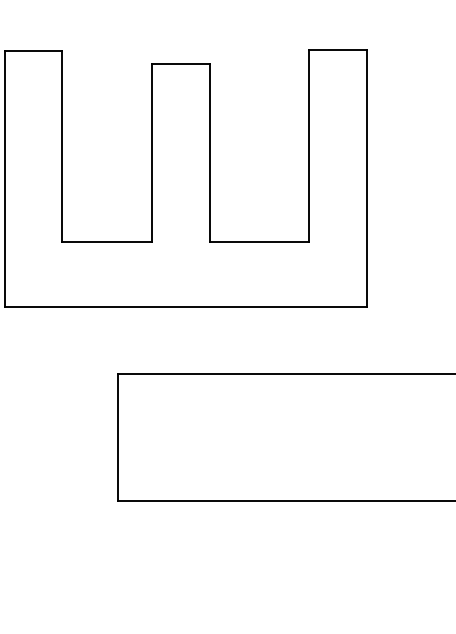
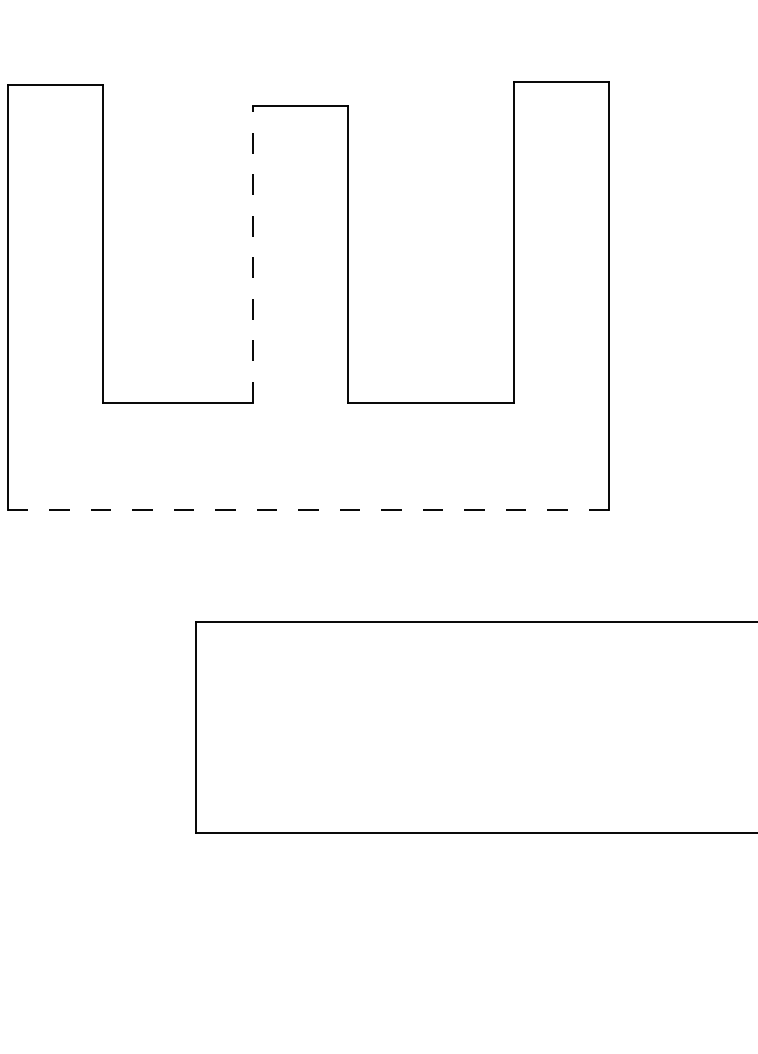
line: (152, 152) -> (253, 253), solid -> dashed
line: (185, 306) -> (308, 509), solid -> dashed

